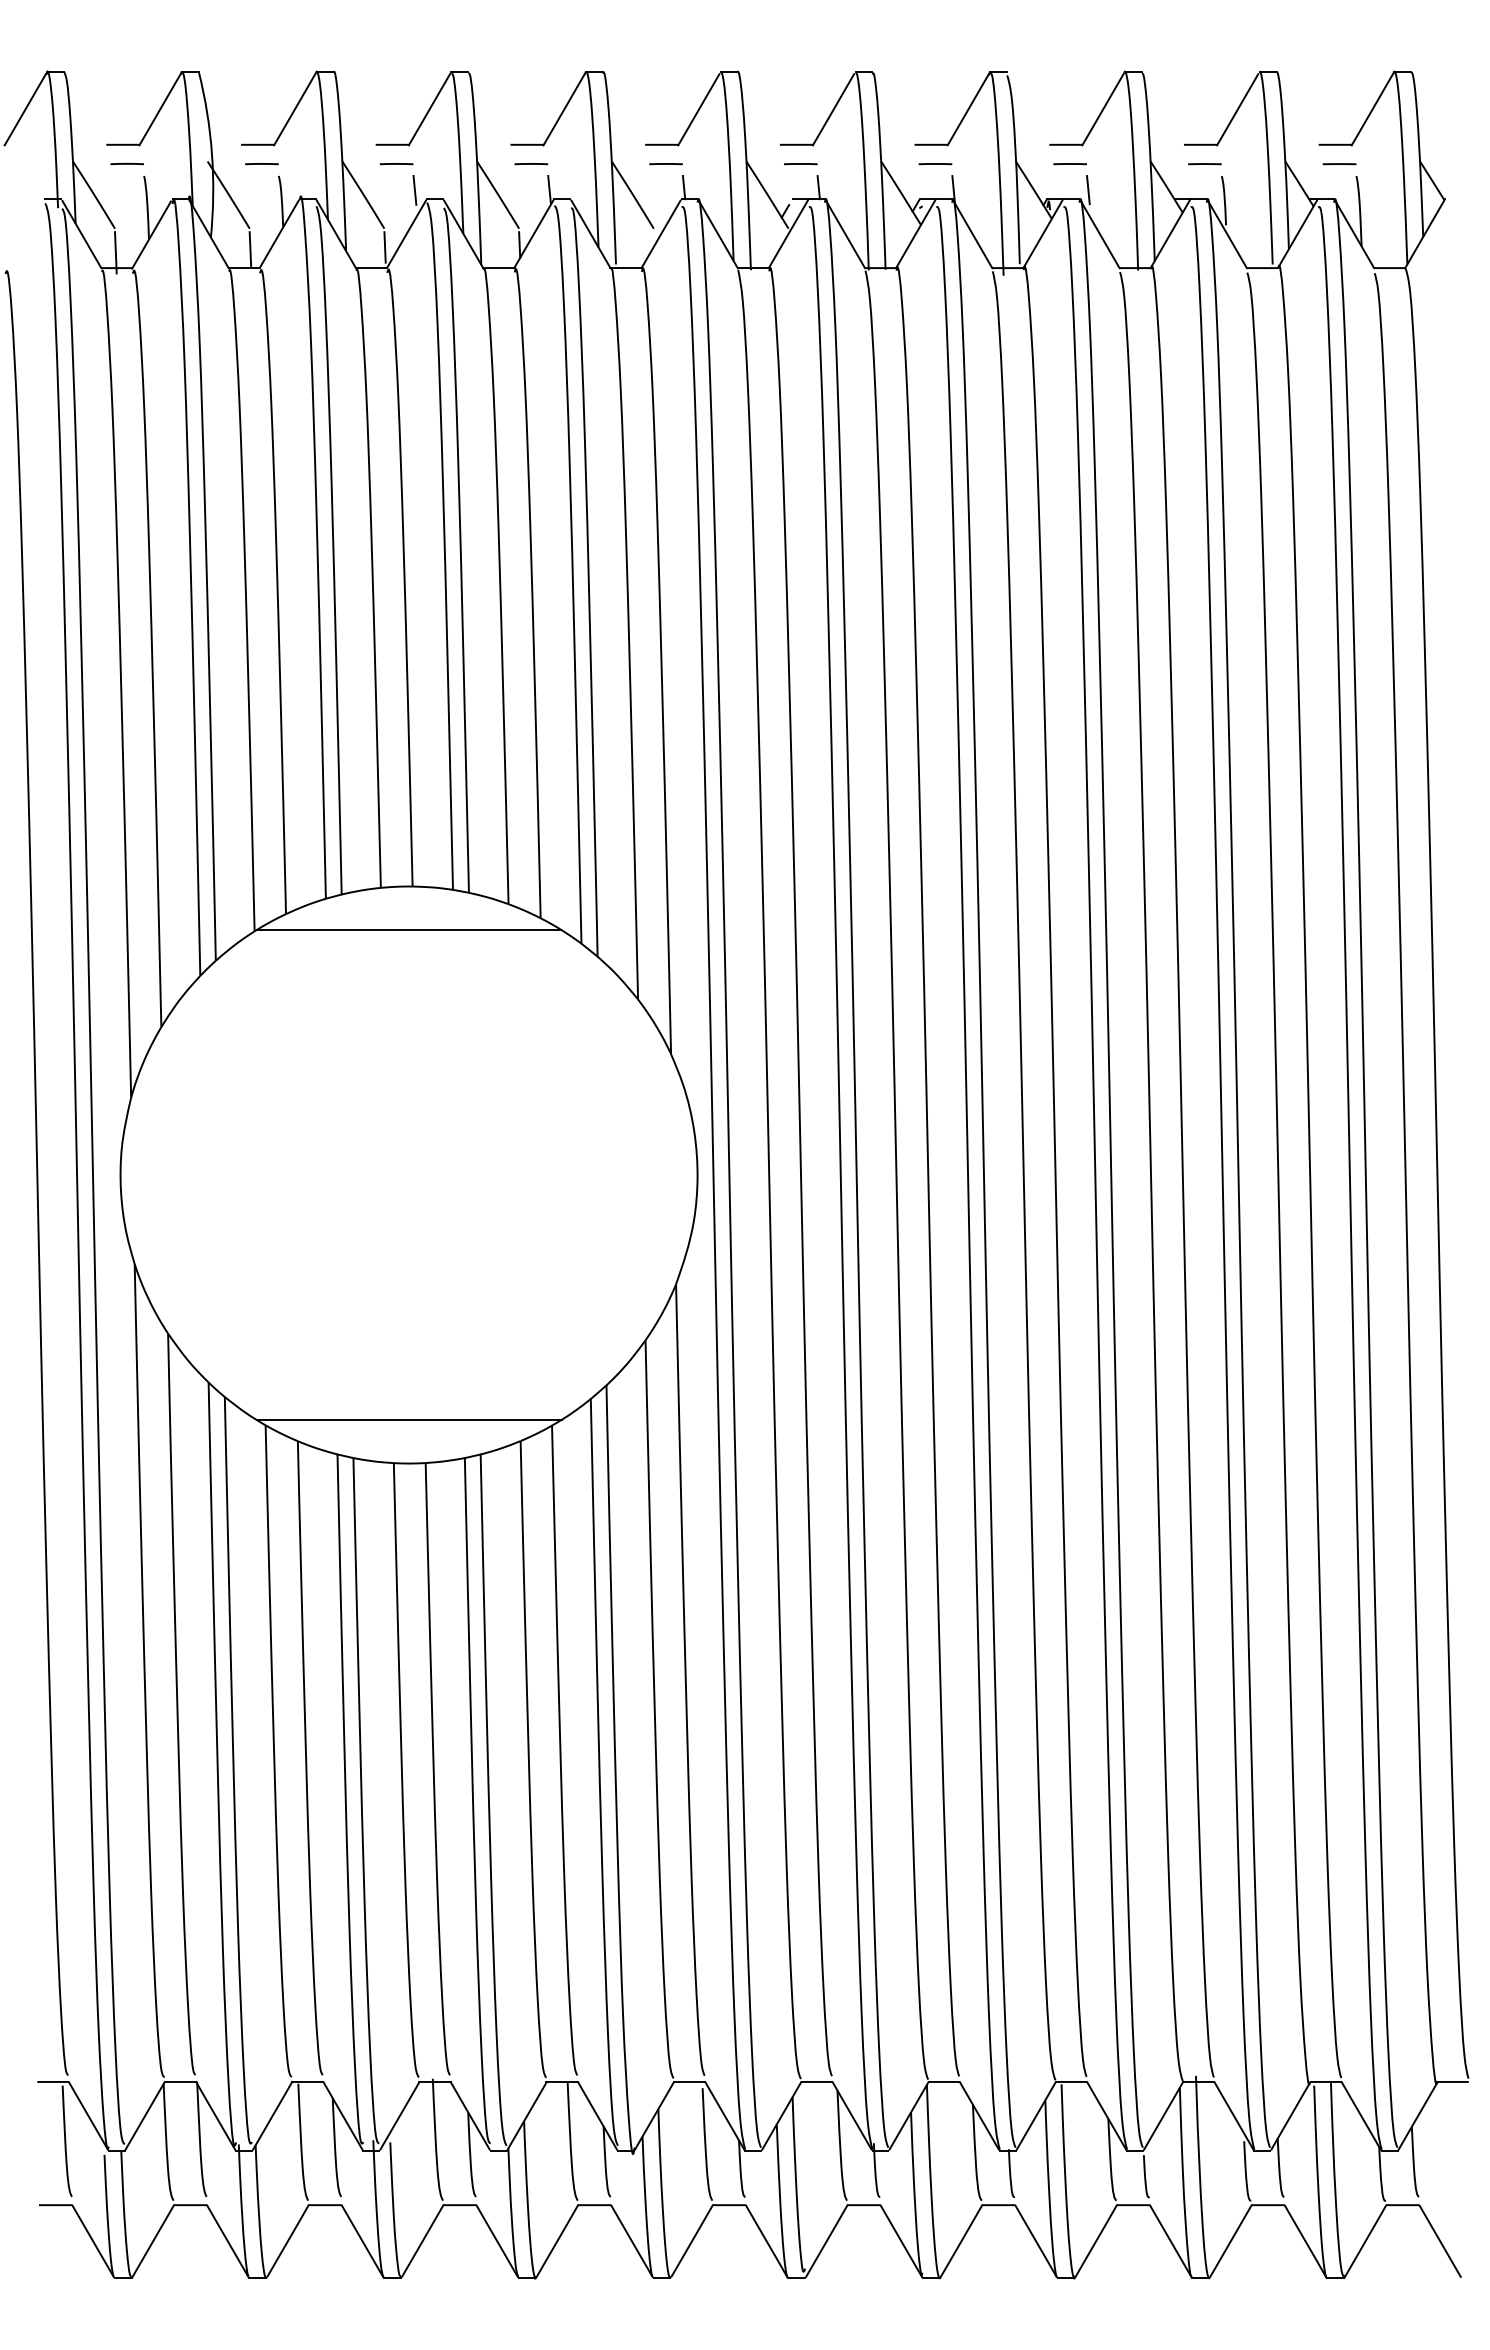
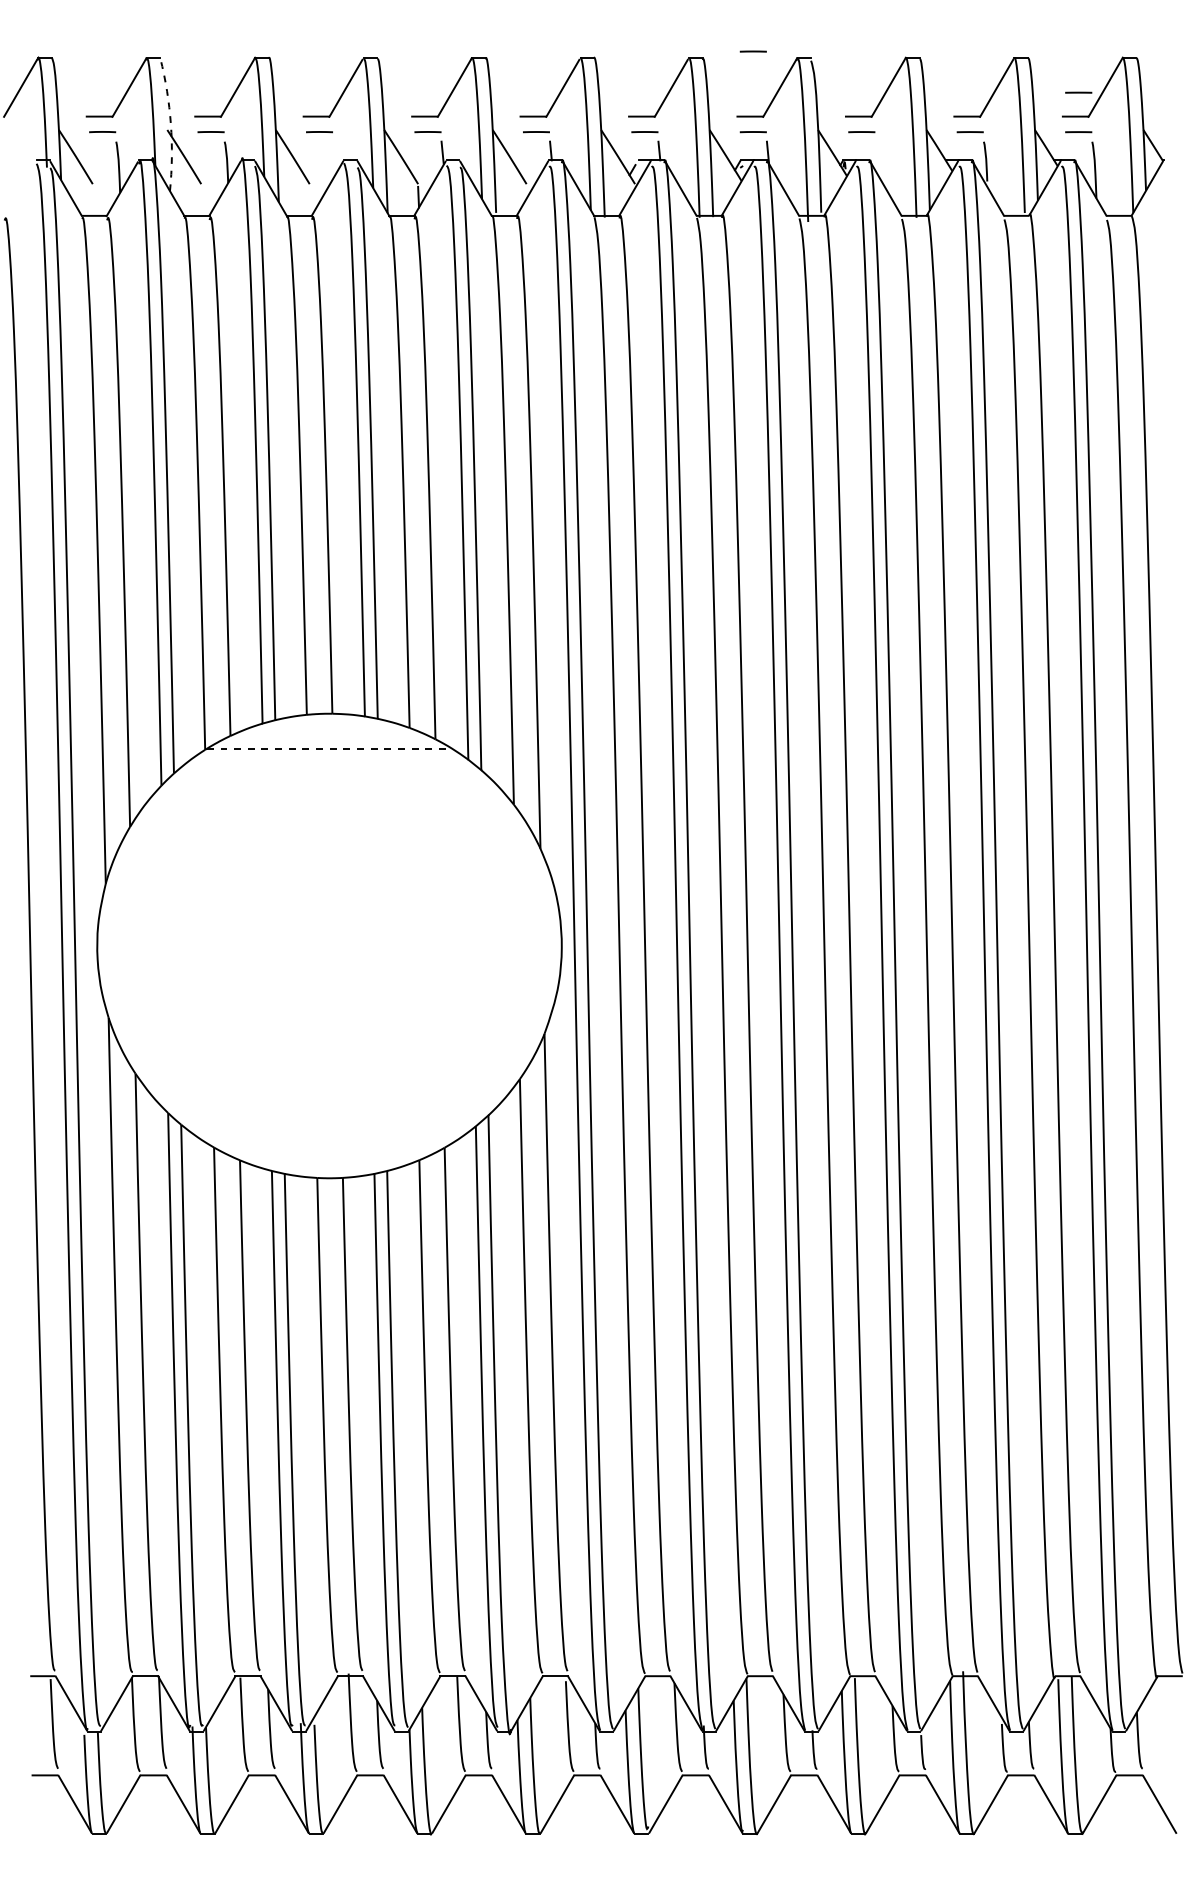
line: (935, 64) -> (753, 51), added
line: (1339, 115) -> (1078, 92), added
arc: (212, 154) -> (171, 124), solid -> dashed
line: (414, 189) -> (333, 152), removed
line: (1088, 190) -> (876, 153), removed
line: (384, 247) -> (309, 199), removed
line: (250, 249) -> (201, 200), removed
line: (115, 252) -> (93, 203), removed
line: (409, 930) -> (329, 749), solid -> dashed
line: (408, 1420) -> (329, 1143), removed

